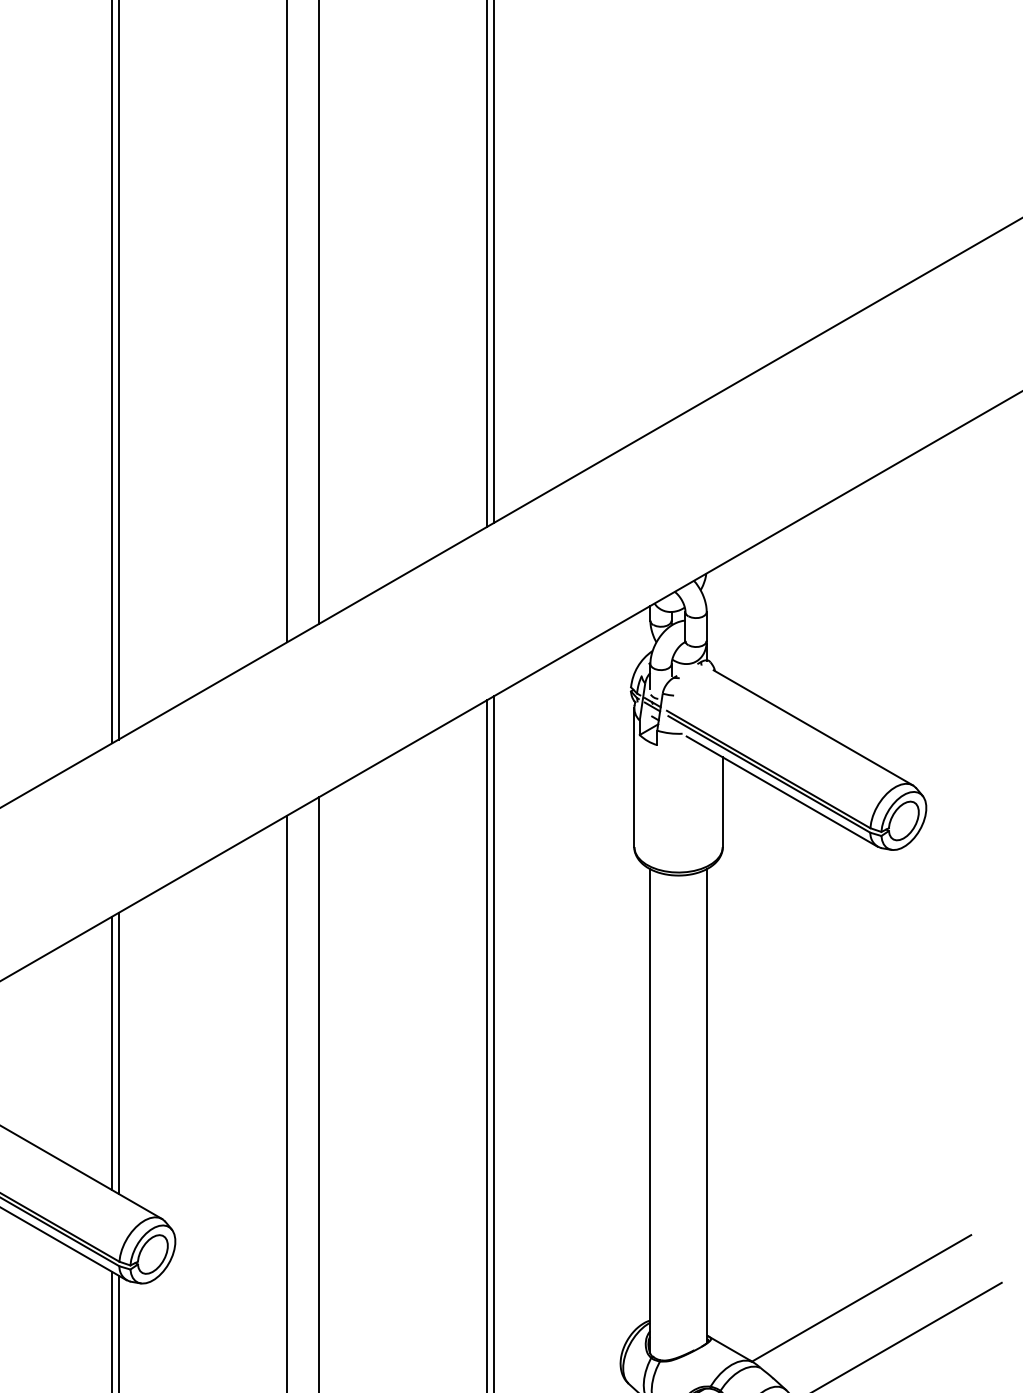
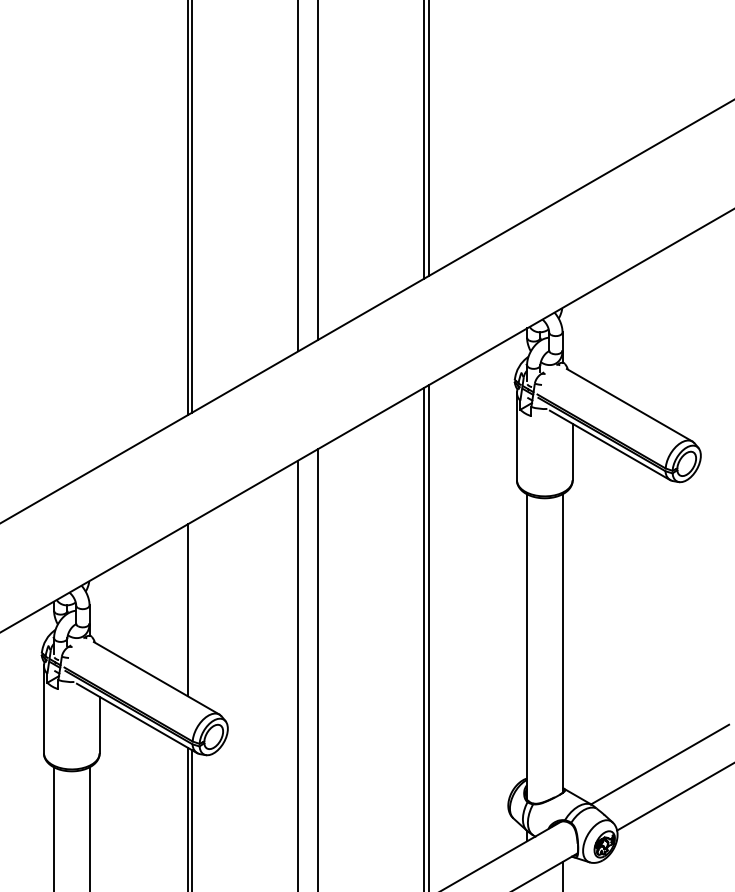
line: (119, 1052) -> (192, 609), removed

